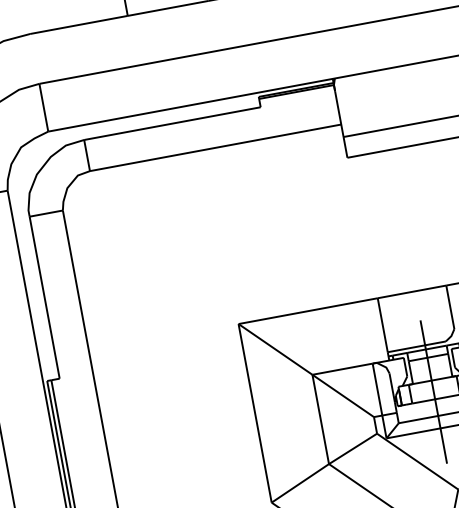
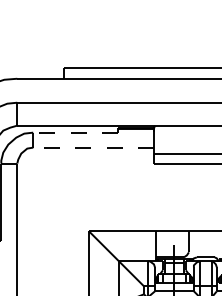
line: (172, 123) -> (75, 132), solid -> dashed
line: (215, 147) -> (93, 147), solid -> dashed

